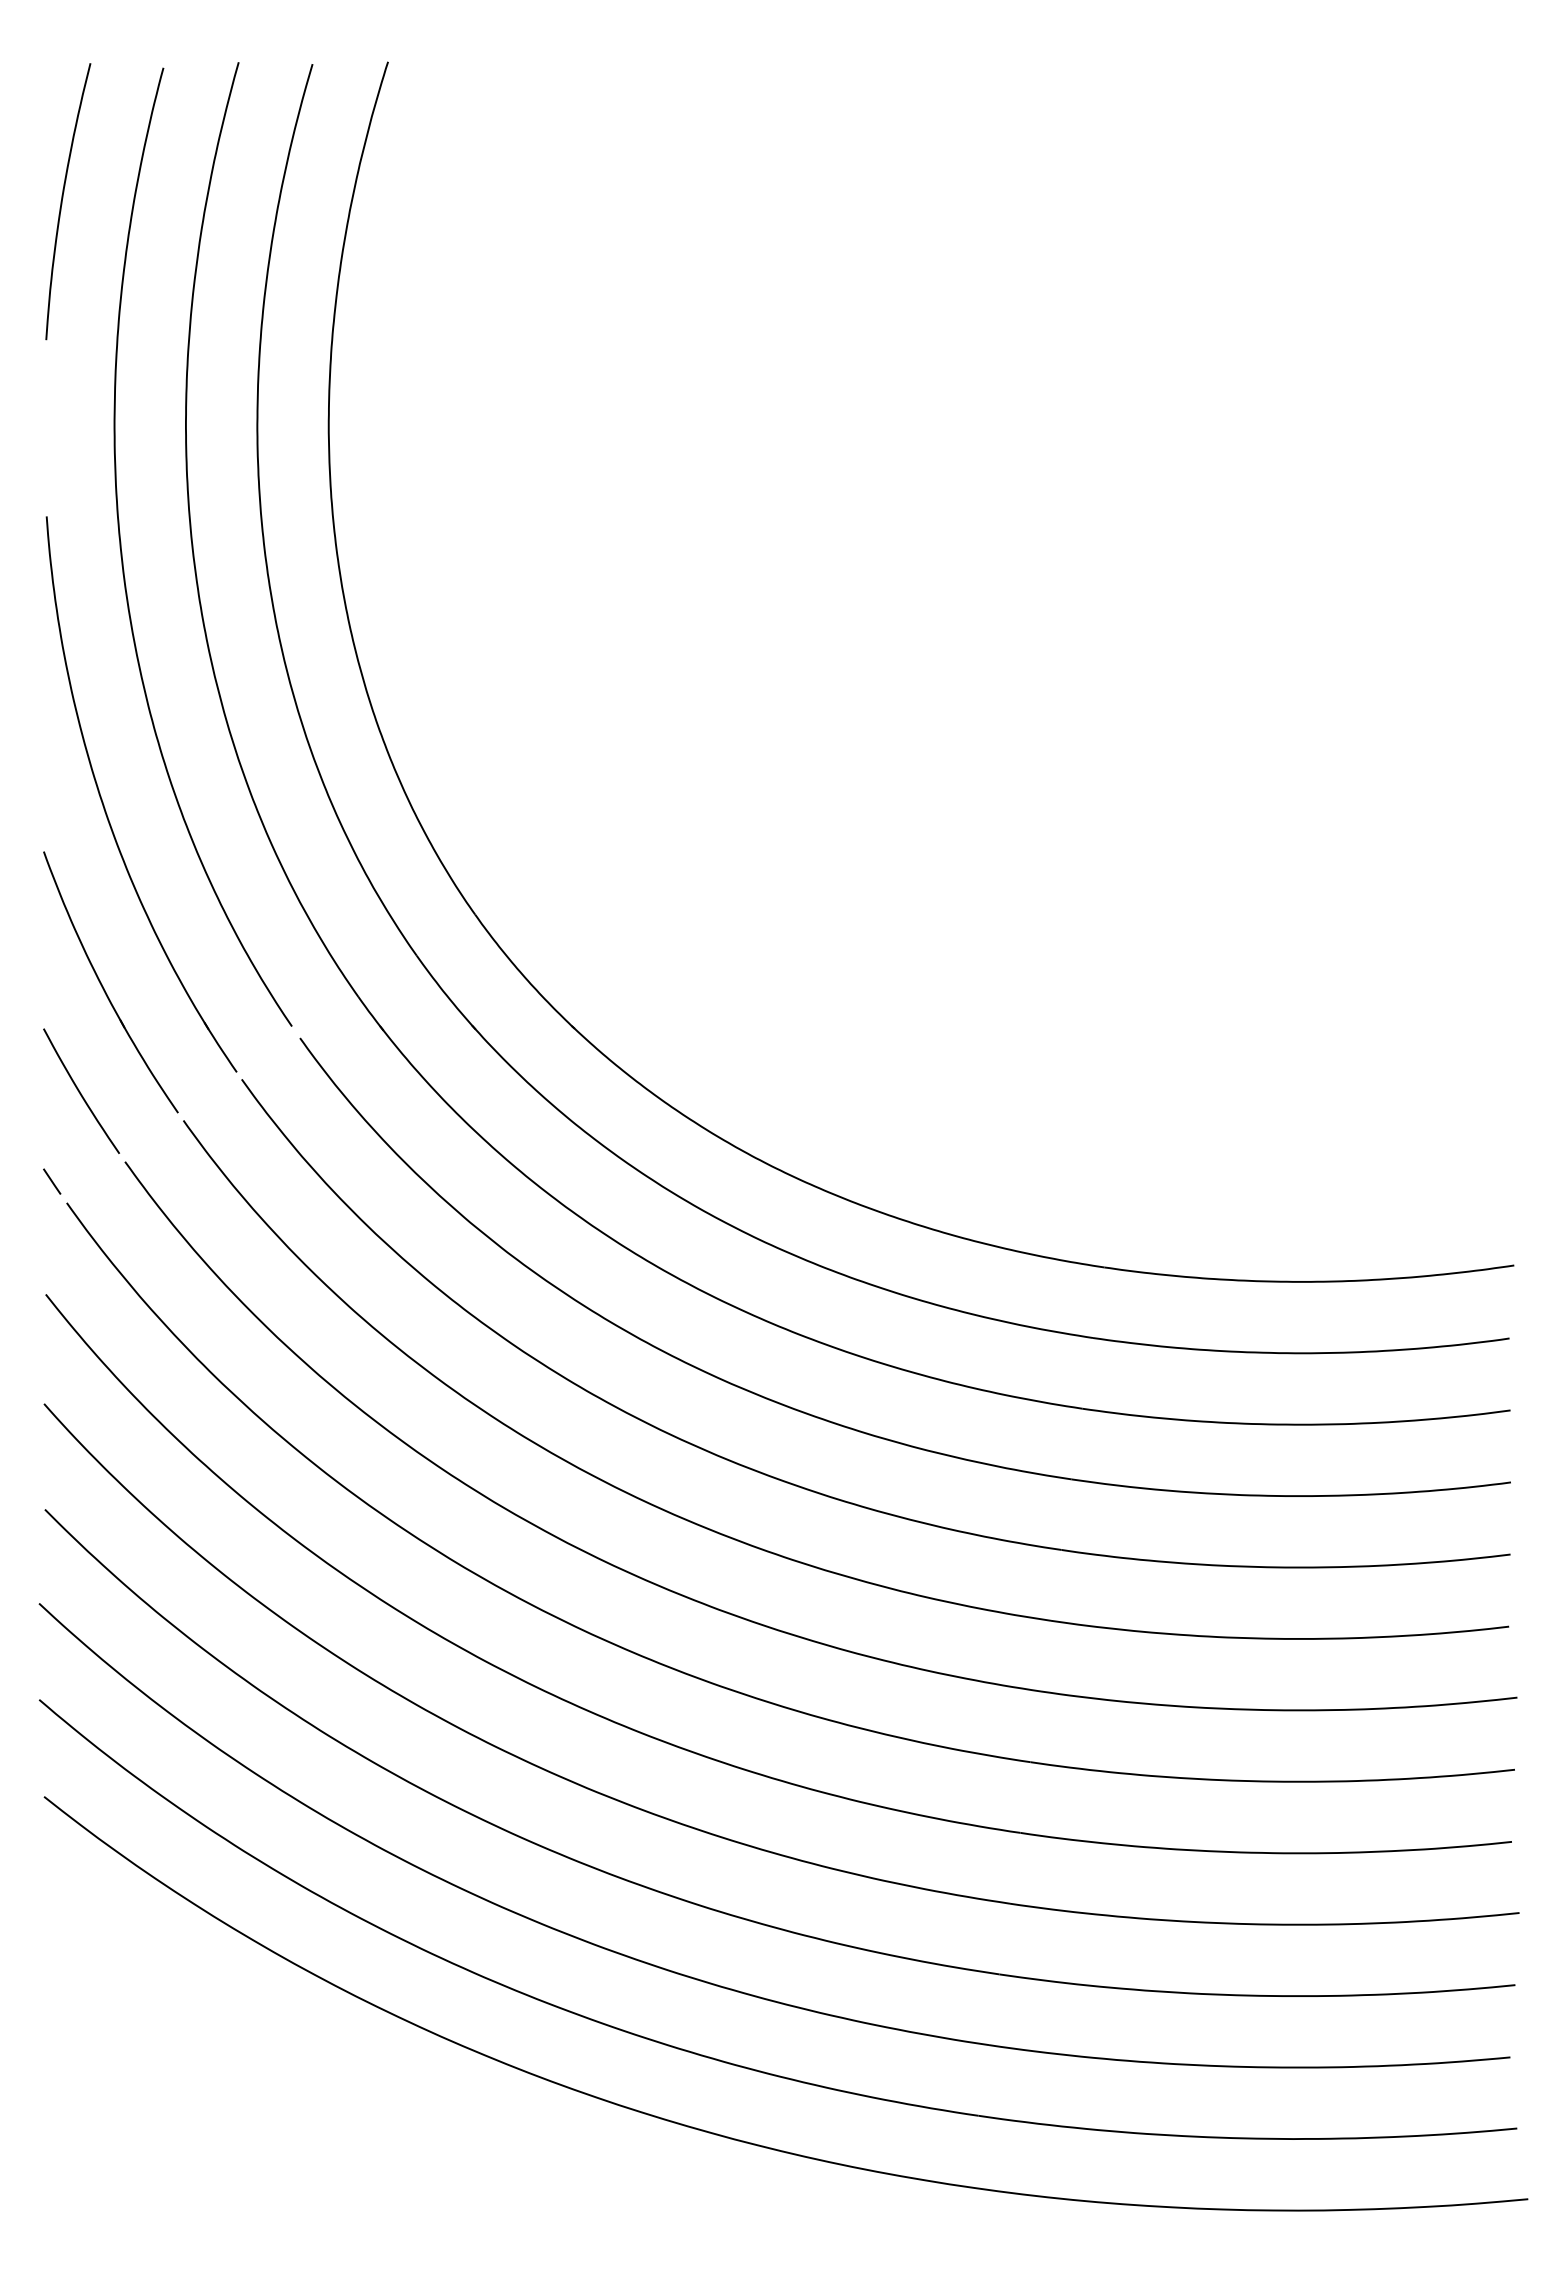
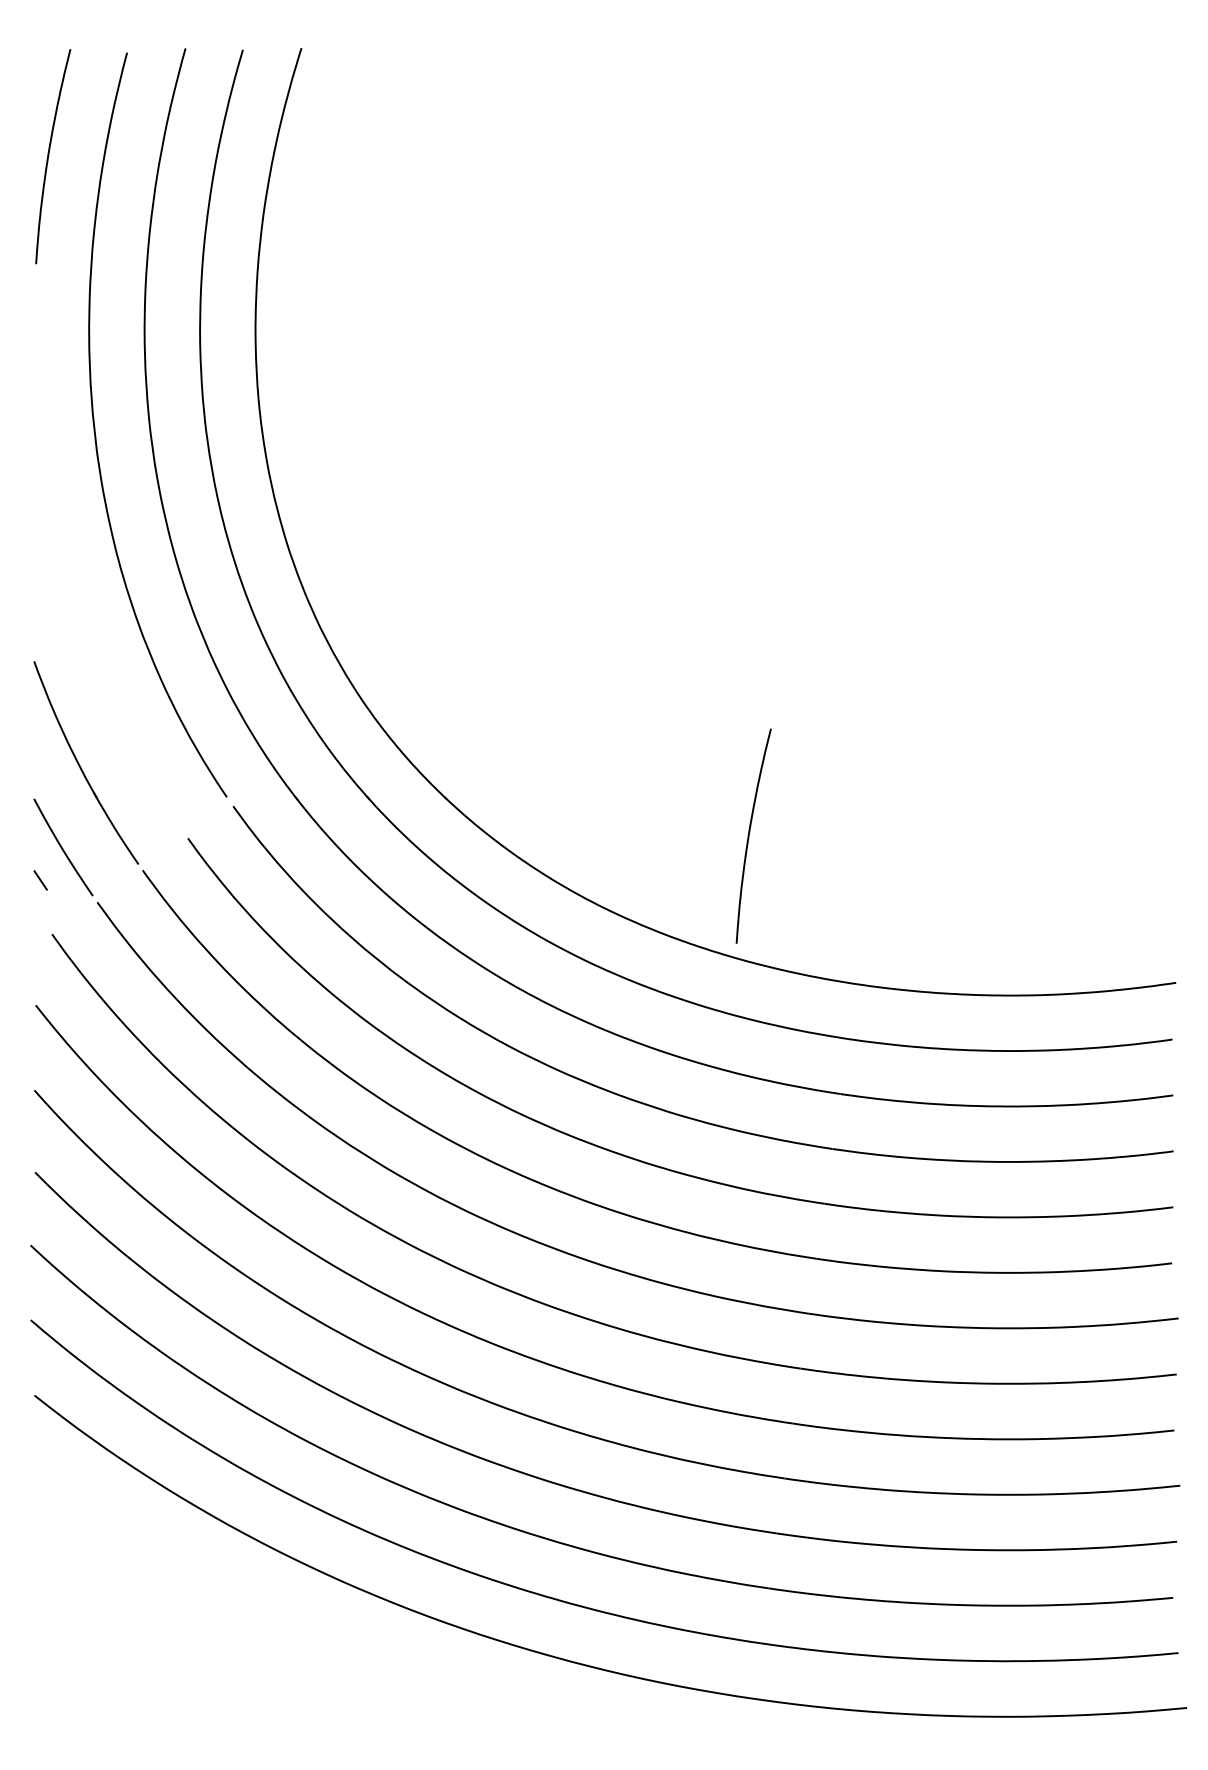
part: (104, 804) -> (81, 624), removed
curve: (965, 1073) -> (750, 833), added
line: (52, 1181) -> (40, 880), moved

